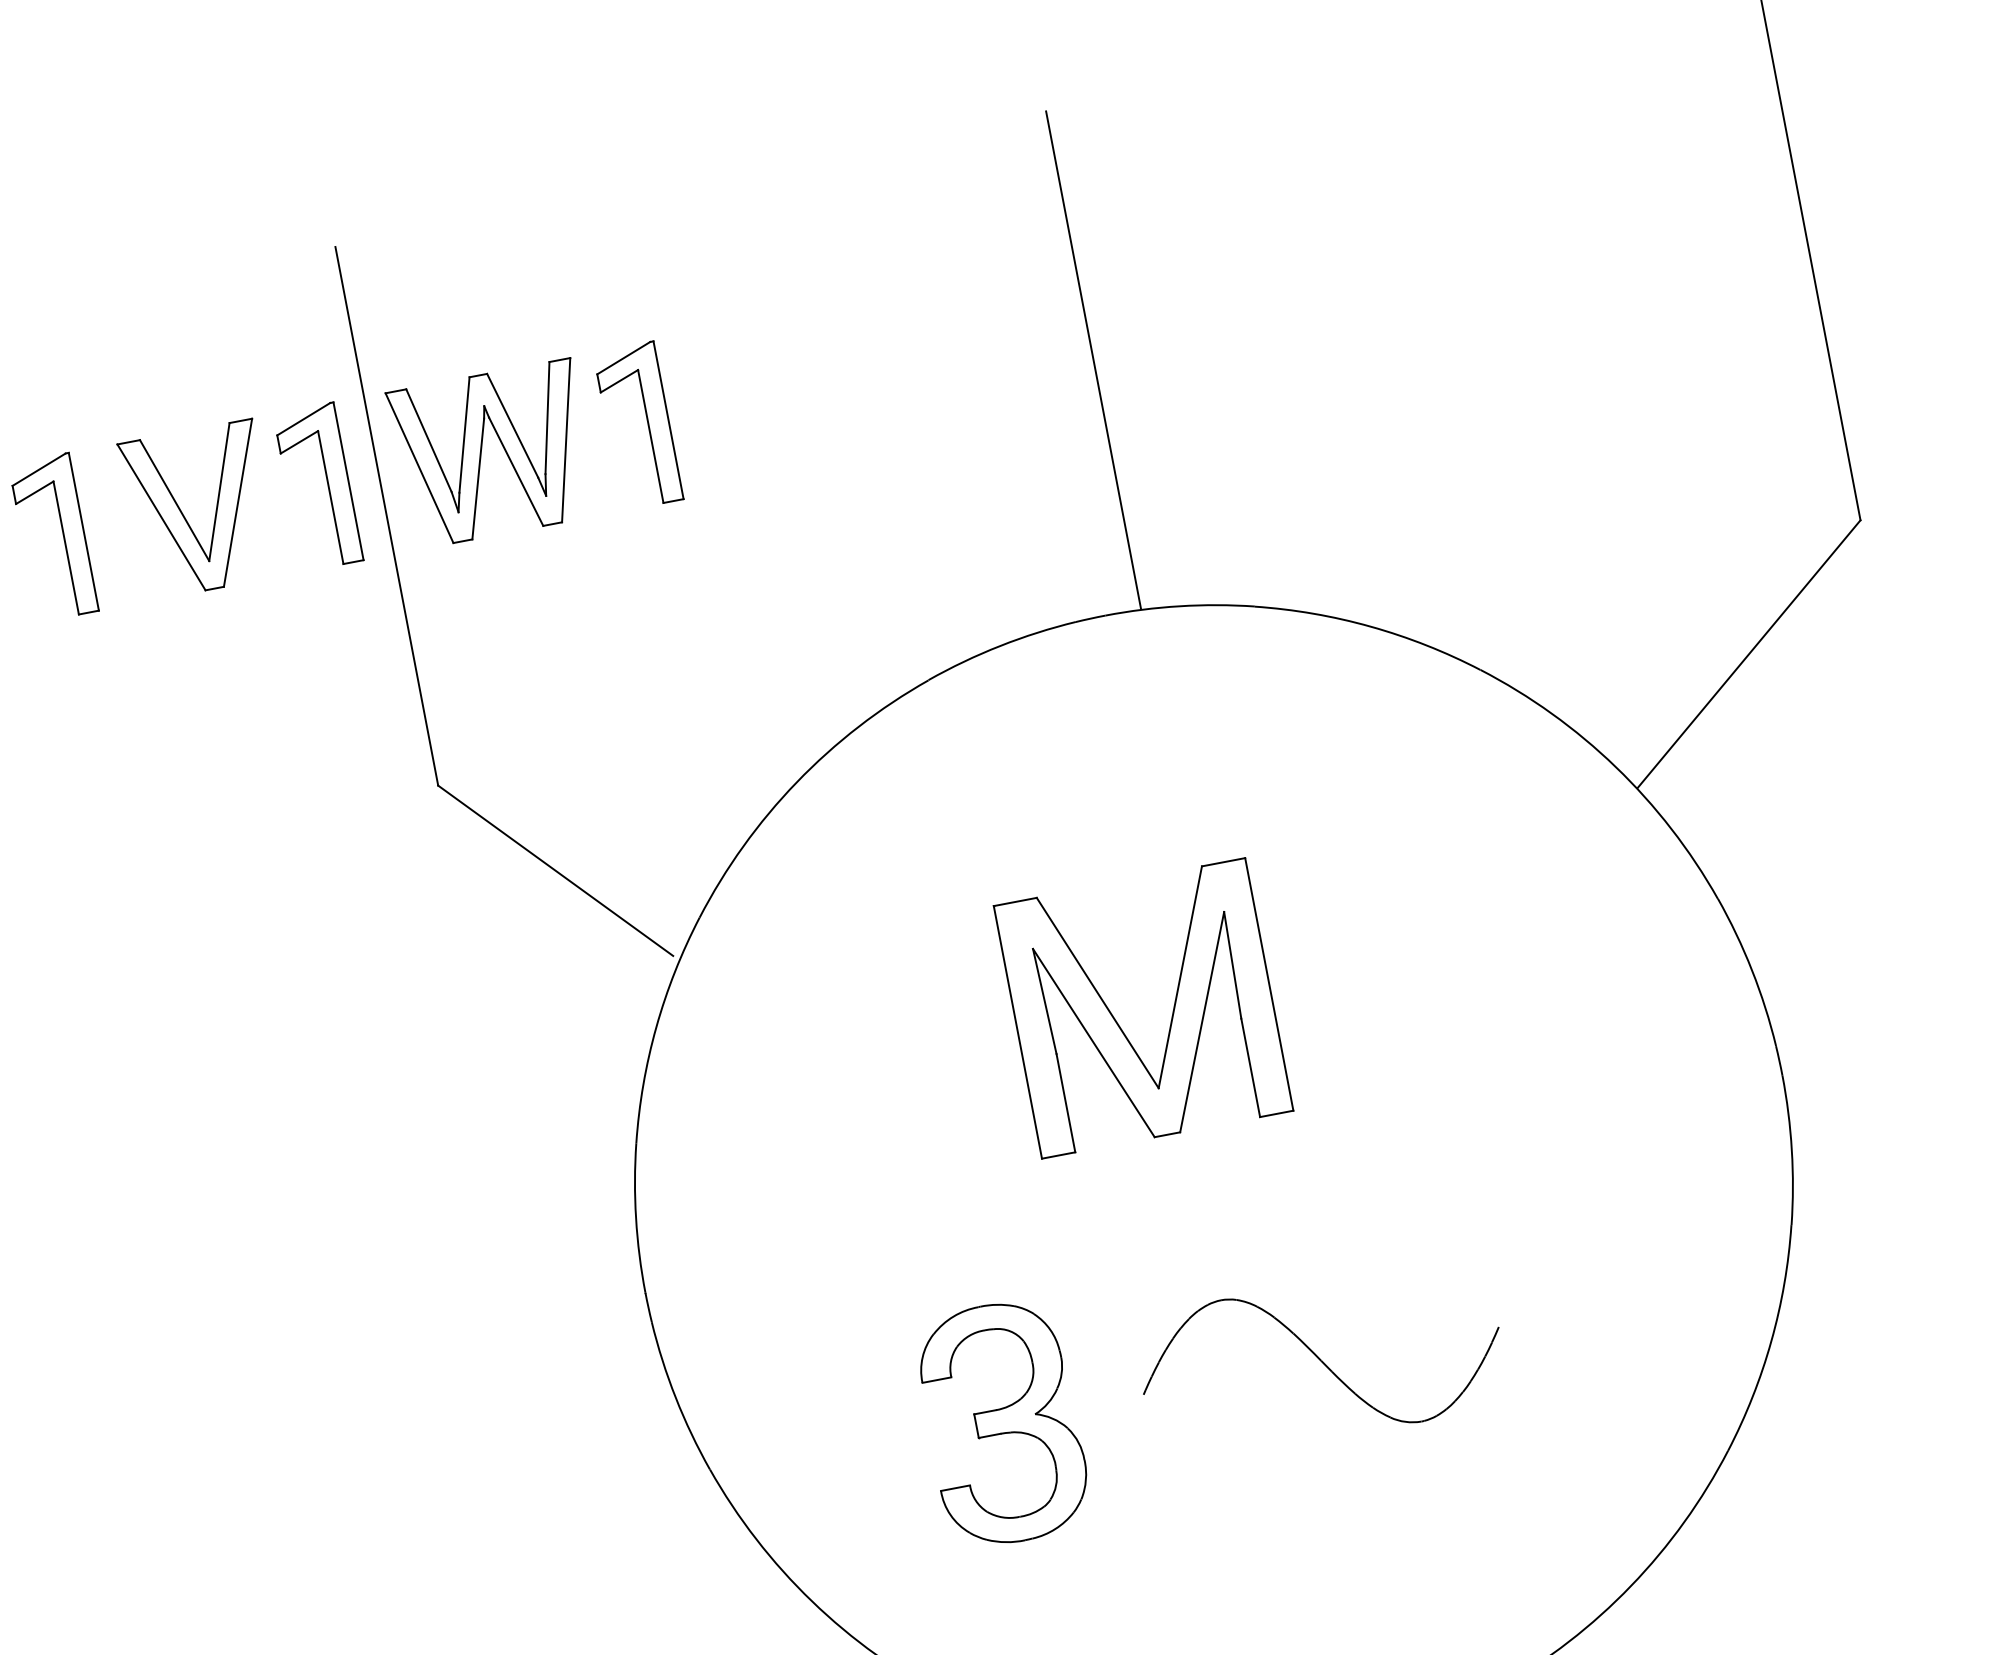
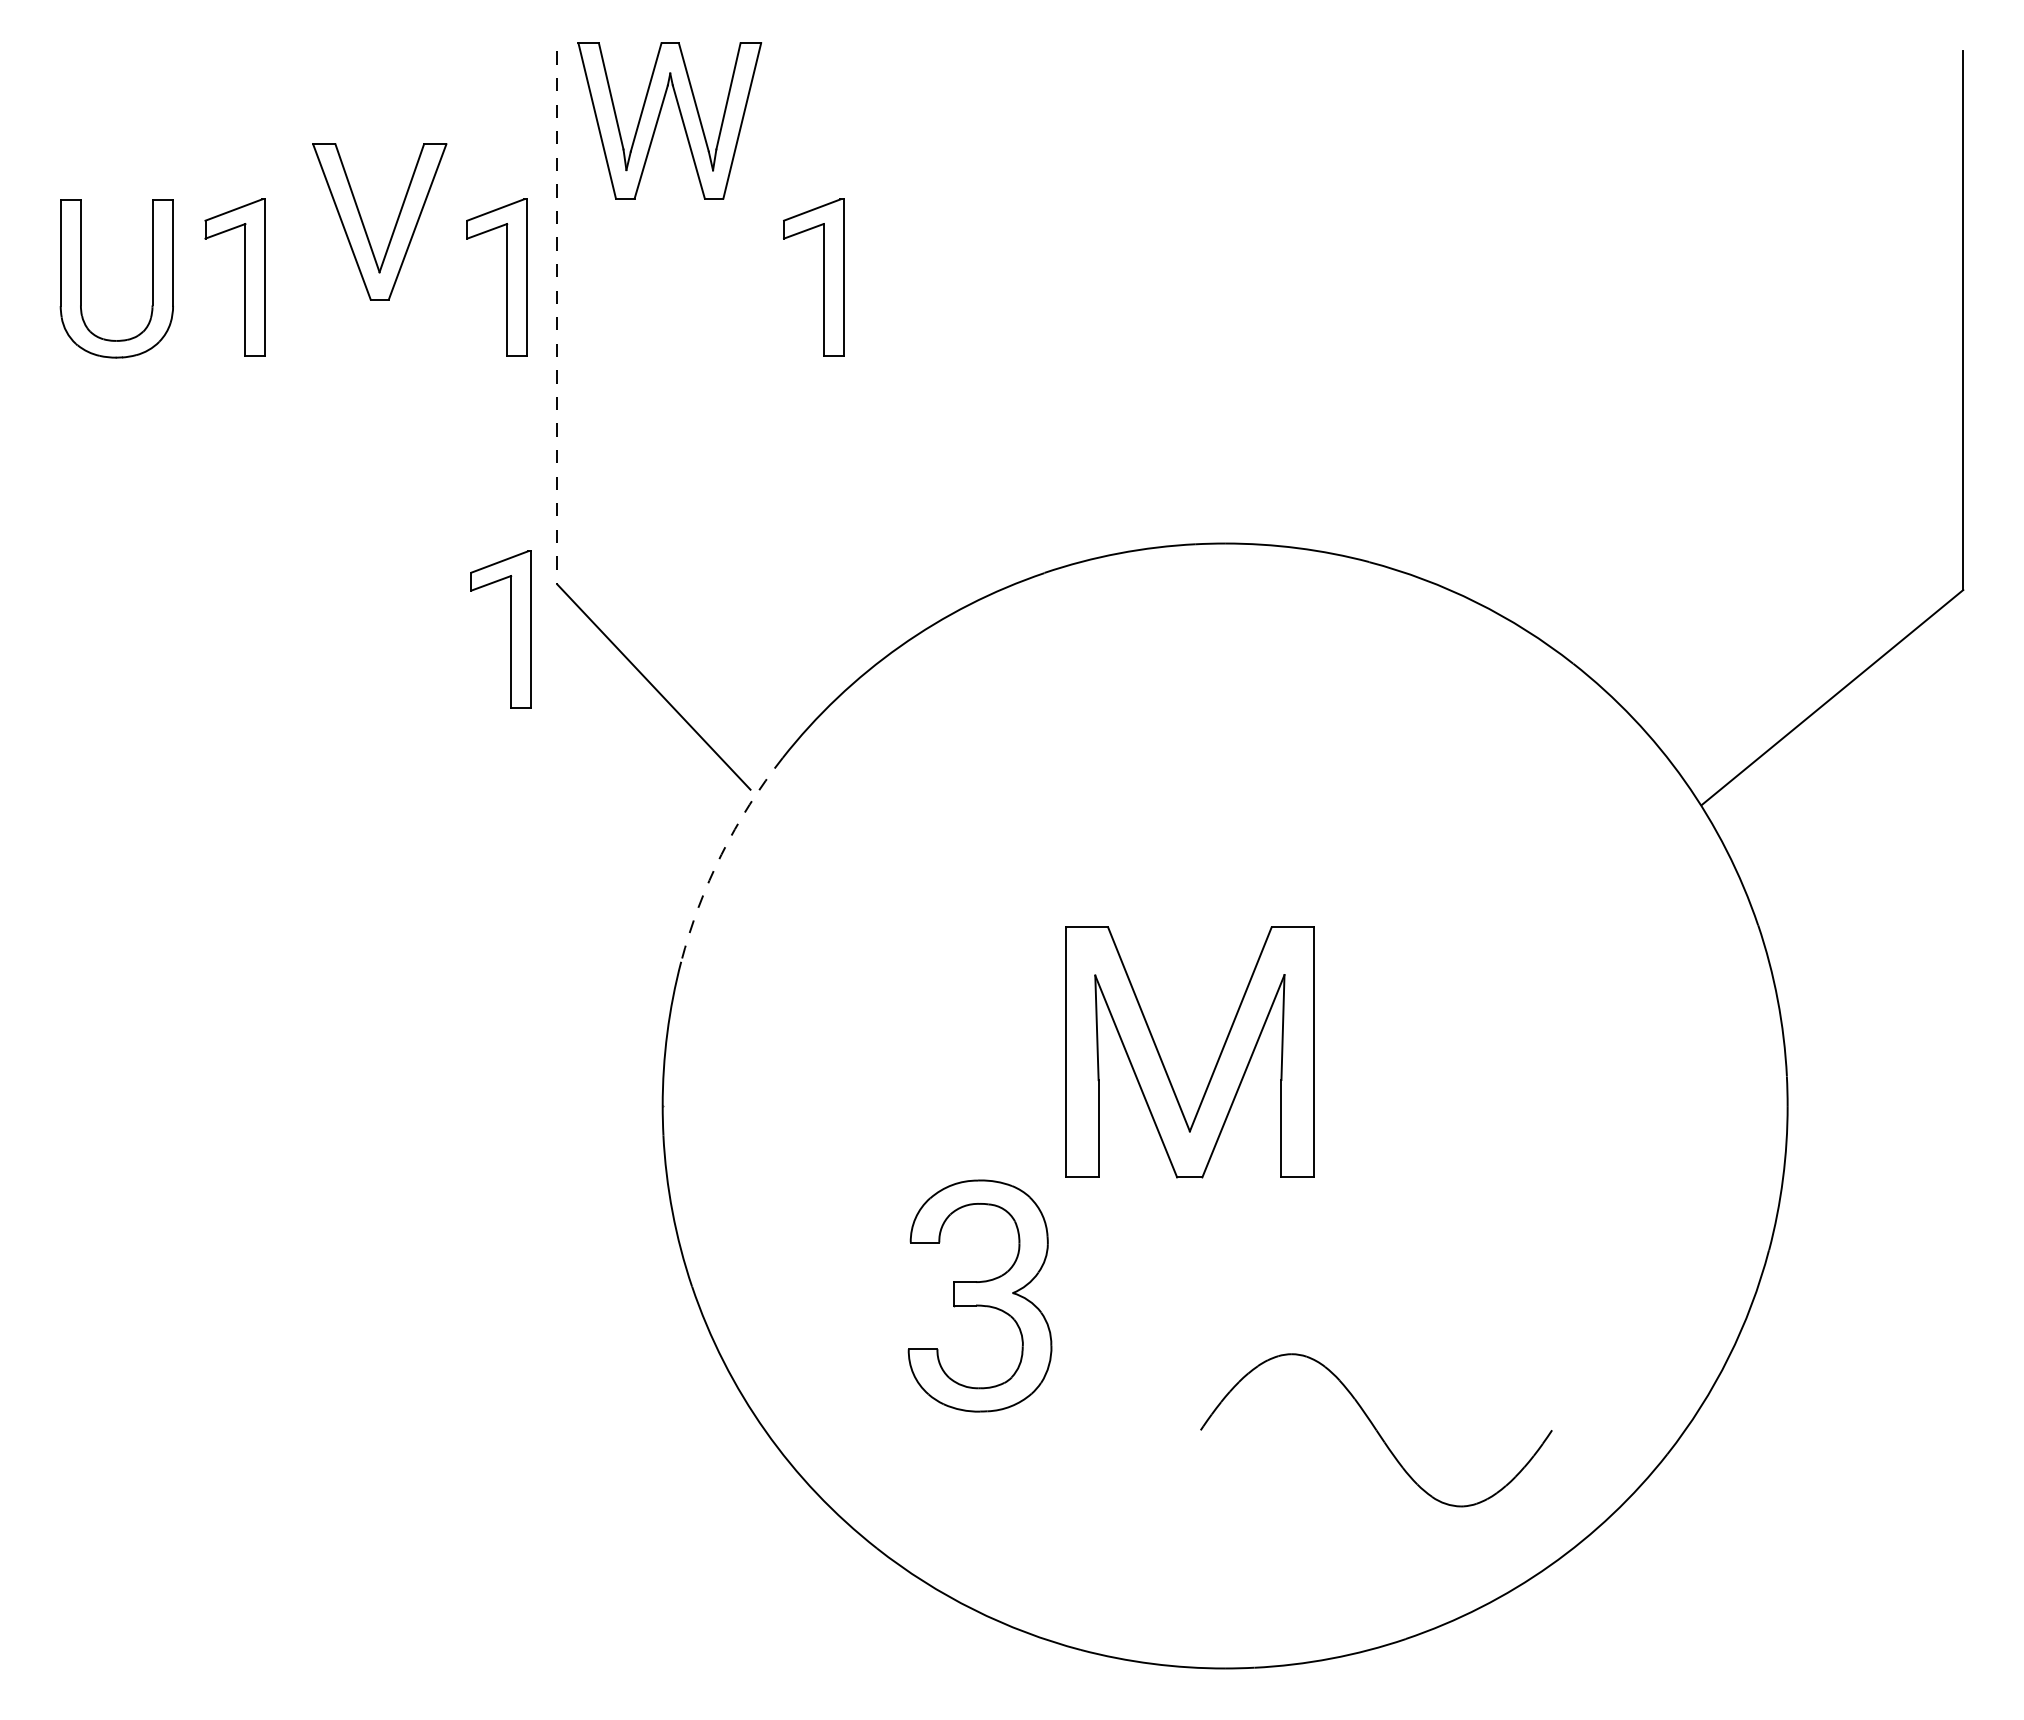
line: (1093, 360) -> (1260, 297), removed
part: (482, 453) -> (659, 118), moved
line: (387, 516) -> (557, 318), solid -> dashed
part: (186, 518) -> (365, 227), moved
part: (399, 840) -> (510, 629), added
part: (1120, 1025) -> (1164, 1064), moved
arc: (656, 1027) -> (721, 854), solid -> dashed
part: (1321, 1361) -> (1376, 1430), moved

